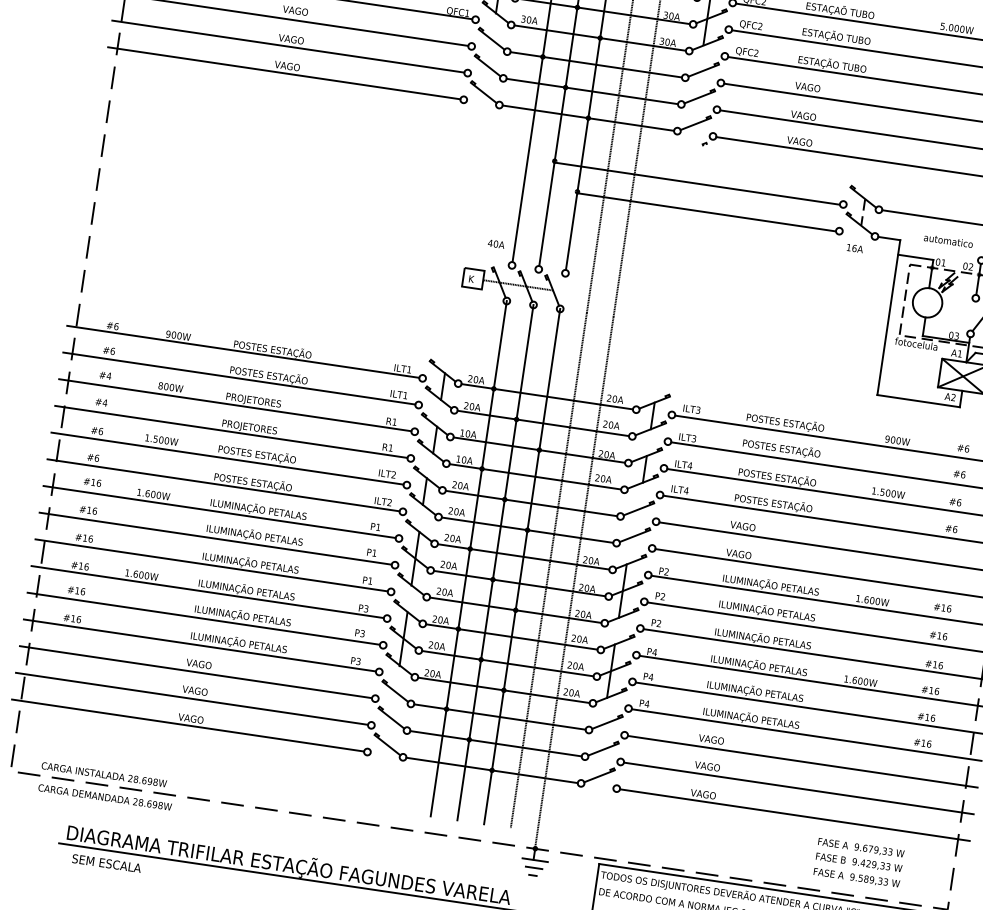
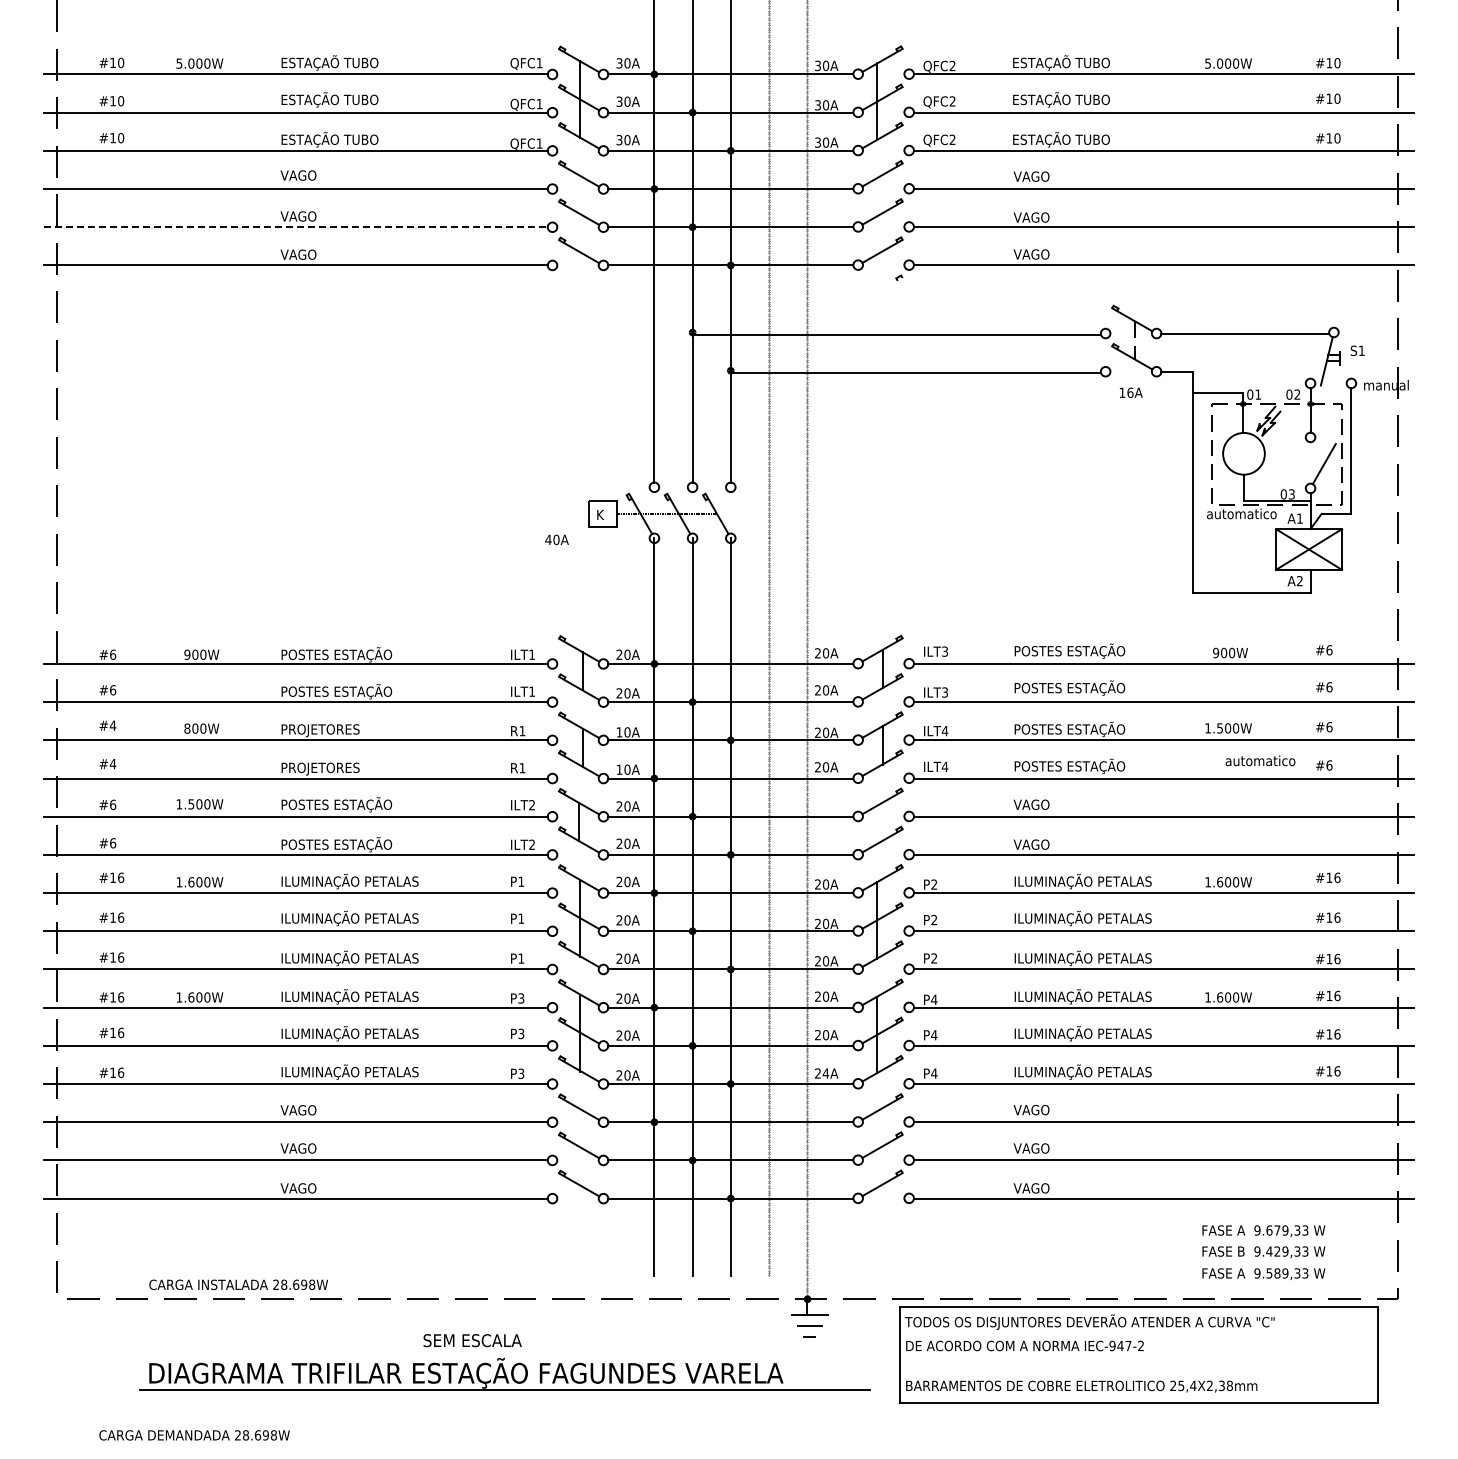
line: (288, 46) -> (295, 227), solid -> dashed
text: (948, 240) -> (1260, 760), moved
text: (496, 243) -> (556, 539), moved
text: (919, 344) -> (1241, 513), fotocelula -> automatico
text: (571, 692) -> (825, 1073), 20A -> 24A
text: (104, 774) -> (238, 1284), moved
text: (105, 797) -> (194, 1435), moved
text: (106, 863) -> (472, 1340), moved

